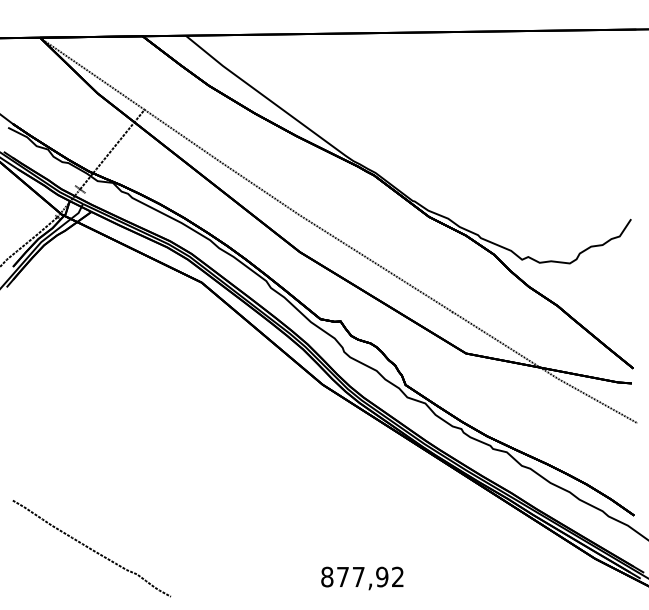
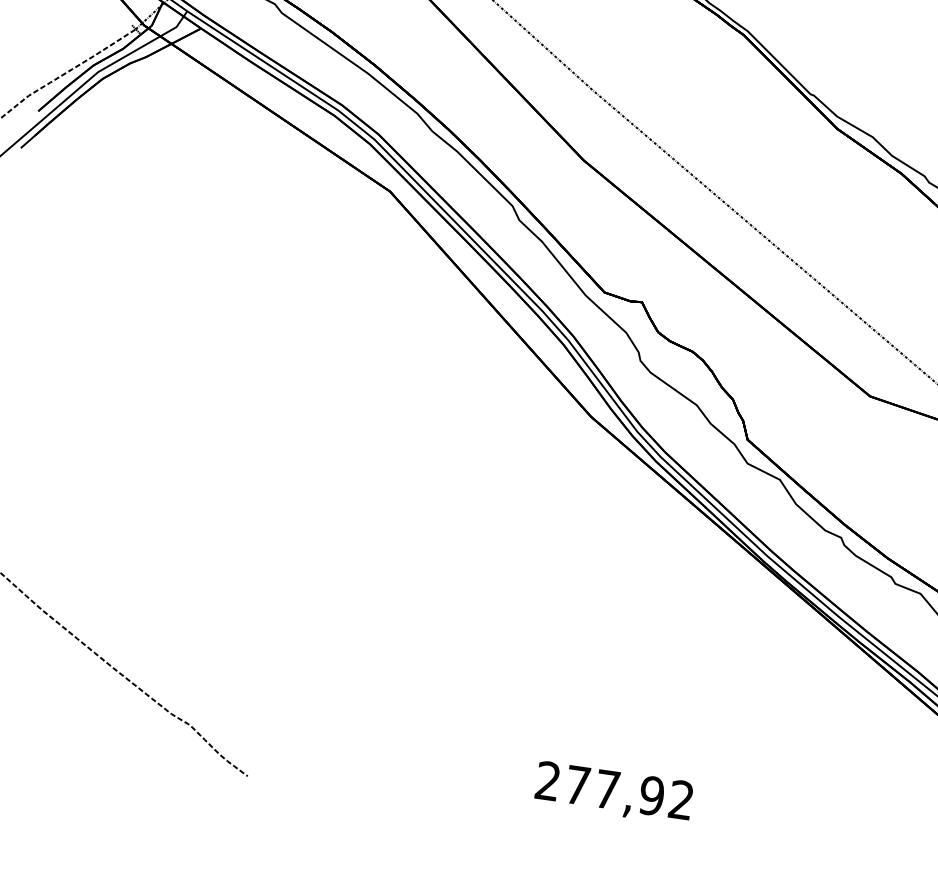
text: (327, 576) -> (548, 780), 877,92 -> 277,92

